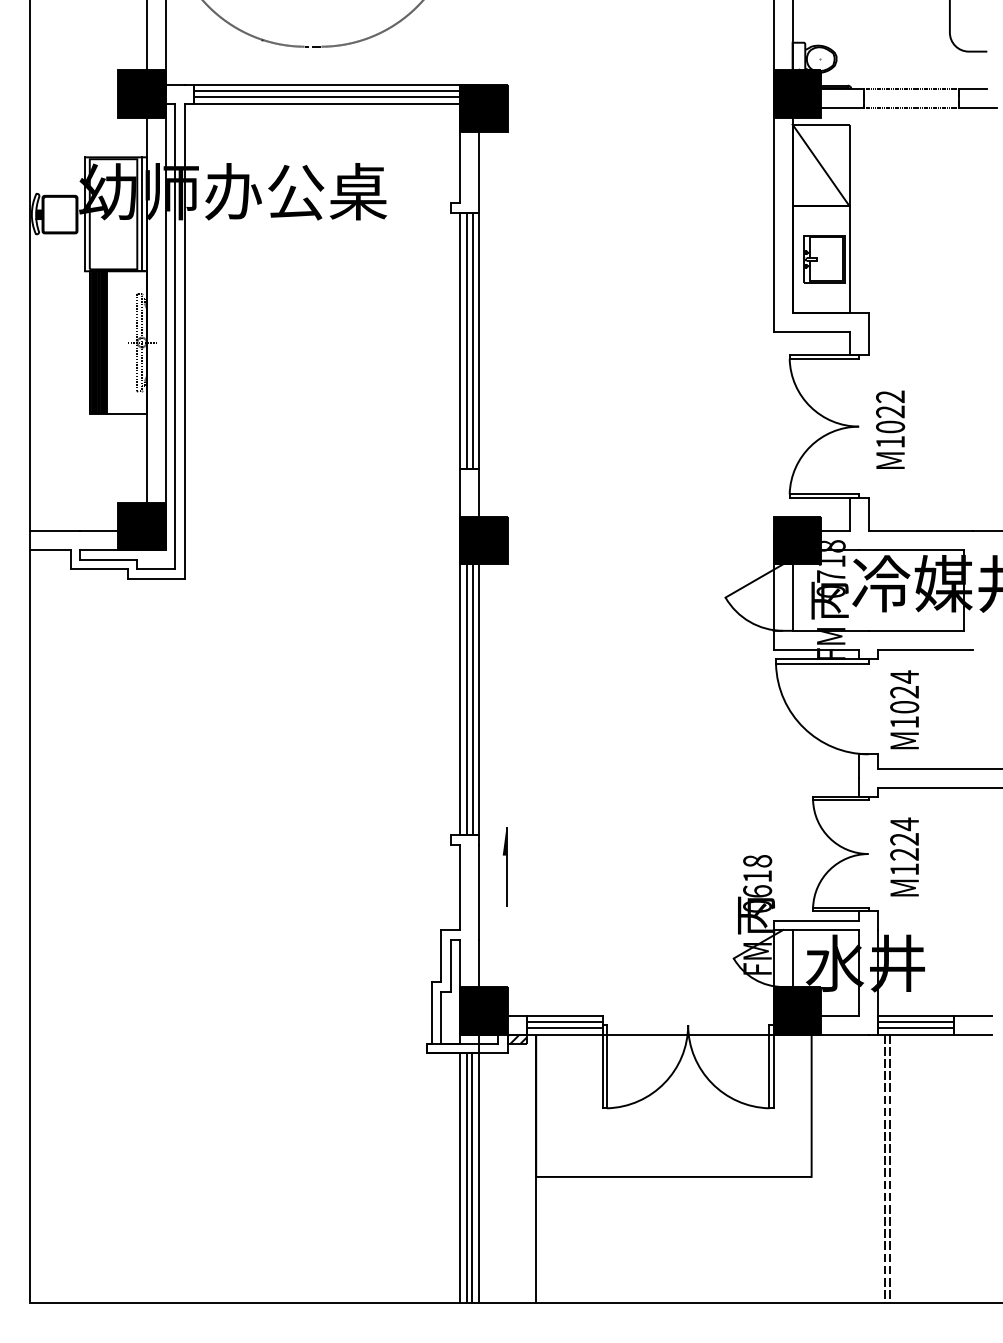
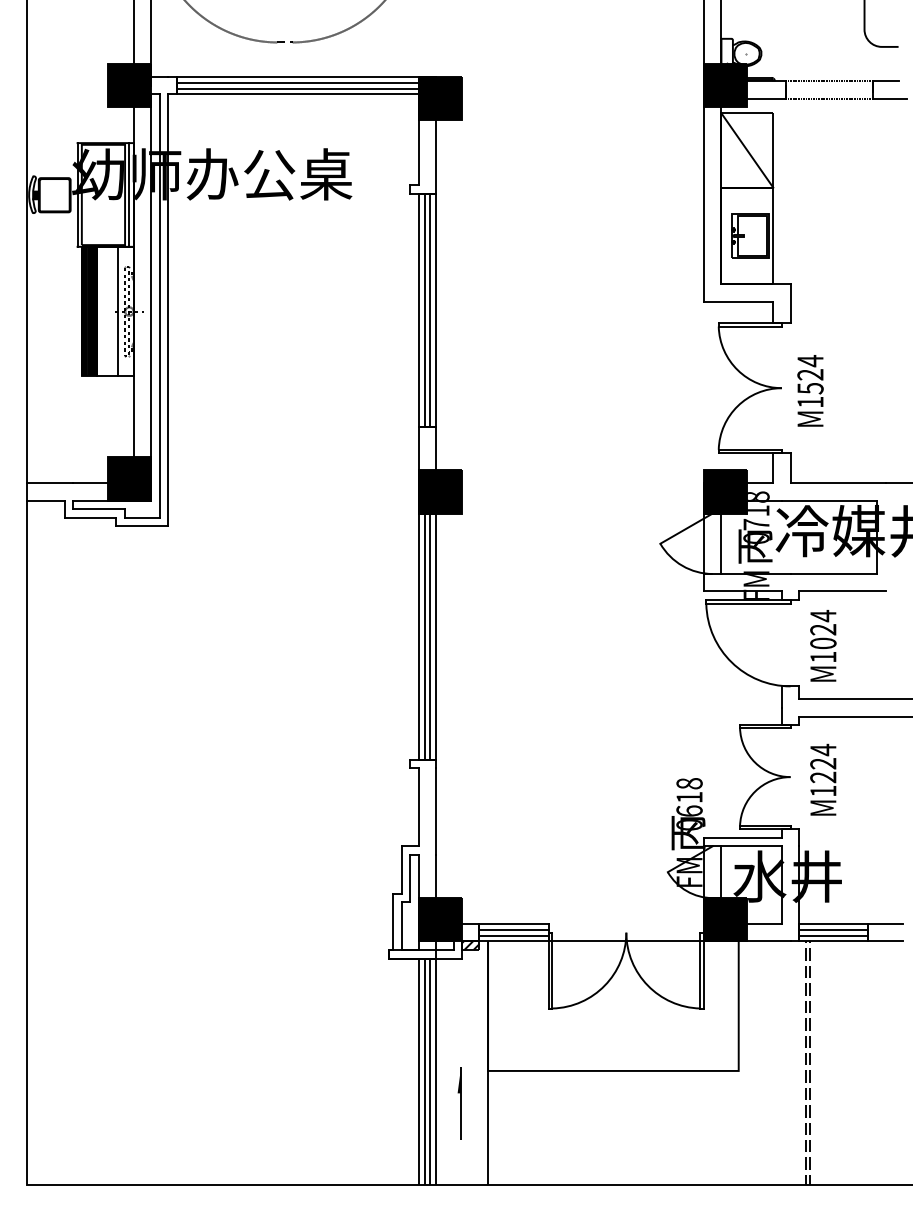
line: (129, 342) -> (117, 311), added
text: (890, 411) -> (810, 374), M1022 -> M1524
part: (504, 866) -> (459, 1103), moved

